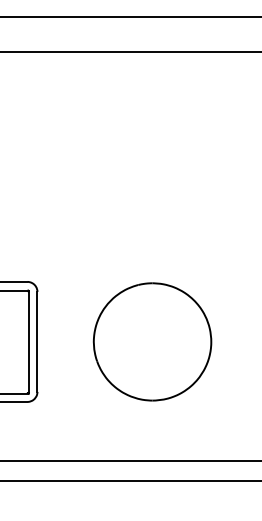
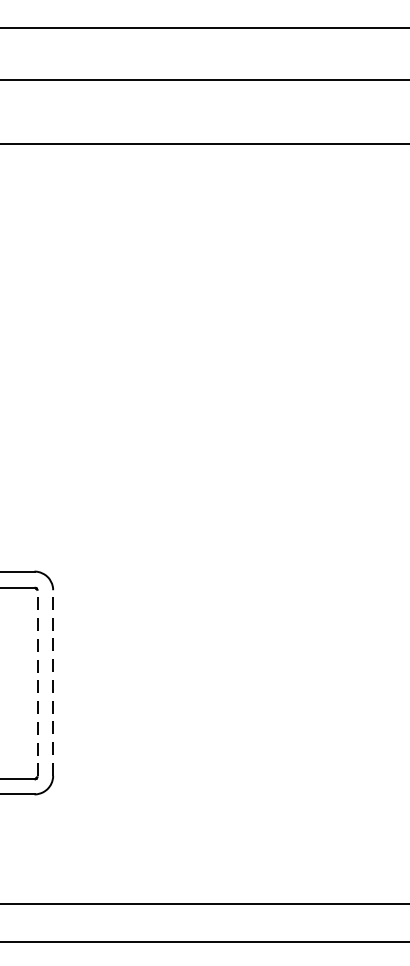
line: (37, 341) -> (53, 682), solid -> dashed
part: (152, 341) -> (266, 682), removed
line: (29, 342) -> (38, 684), solid -> dashed

